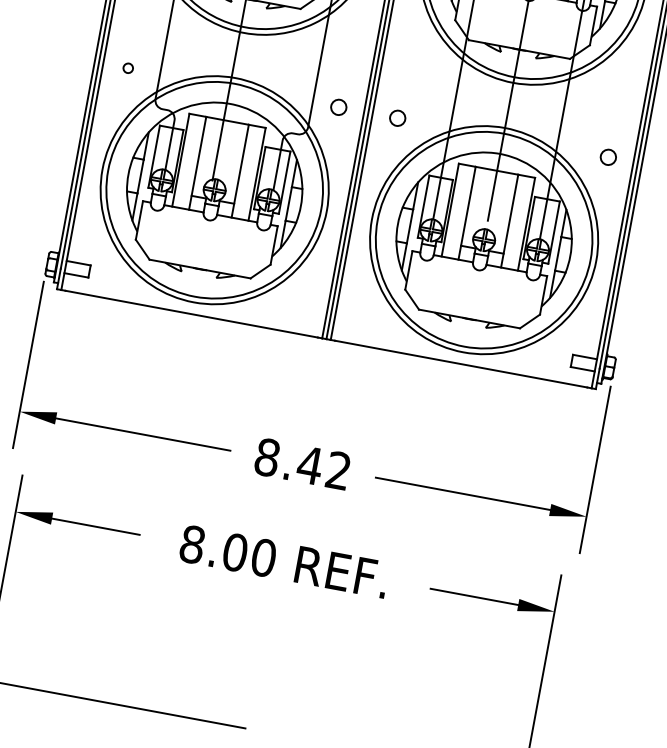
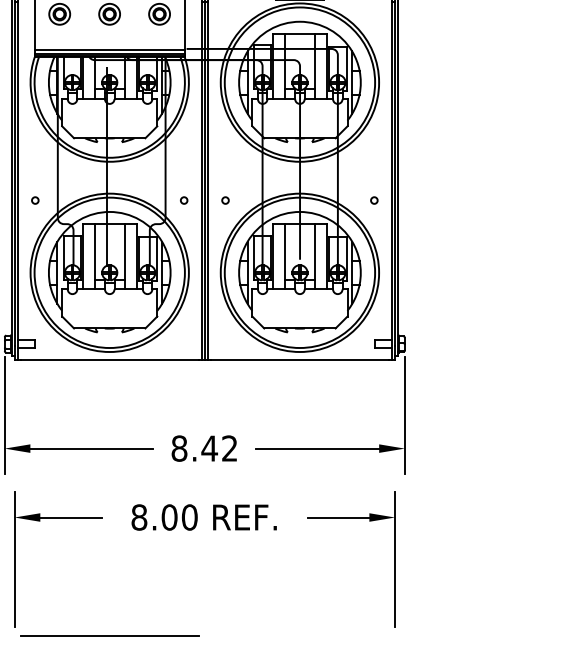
circle: (339, 107) -> (184, 200), size x0.62
circle: (397, 118) -> (225, 200), size x0.62
circle: (608, 157) -> (374, 200), size x0.62

